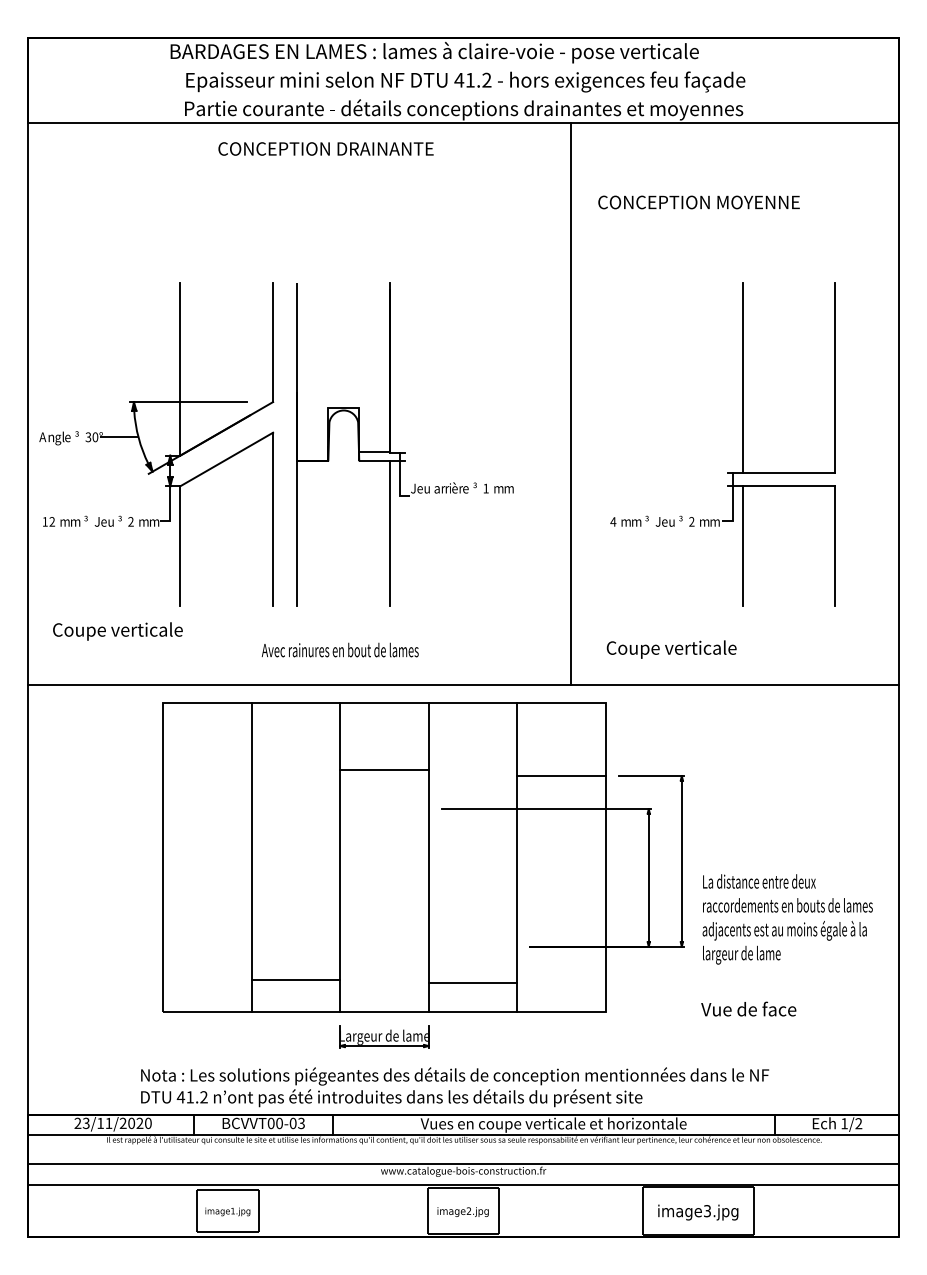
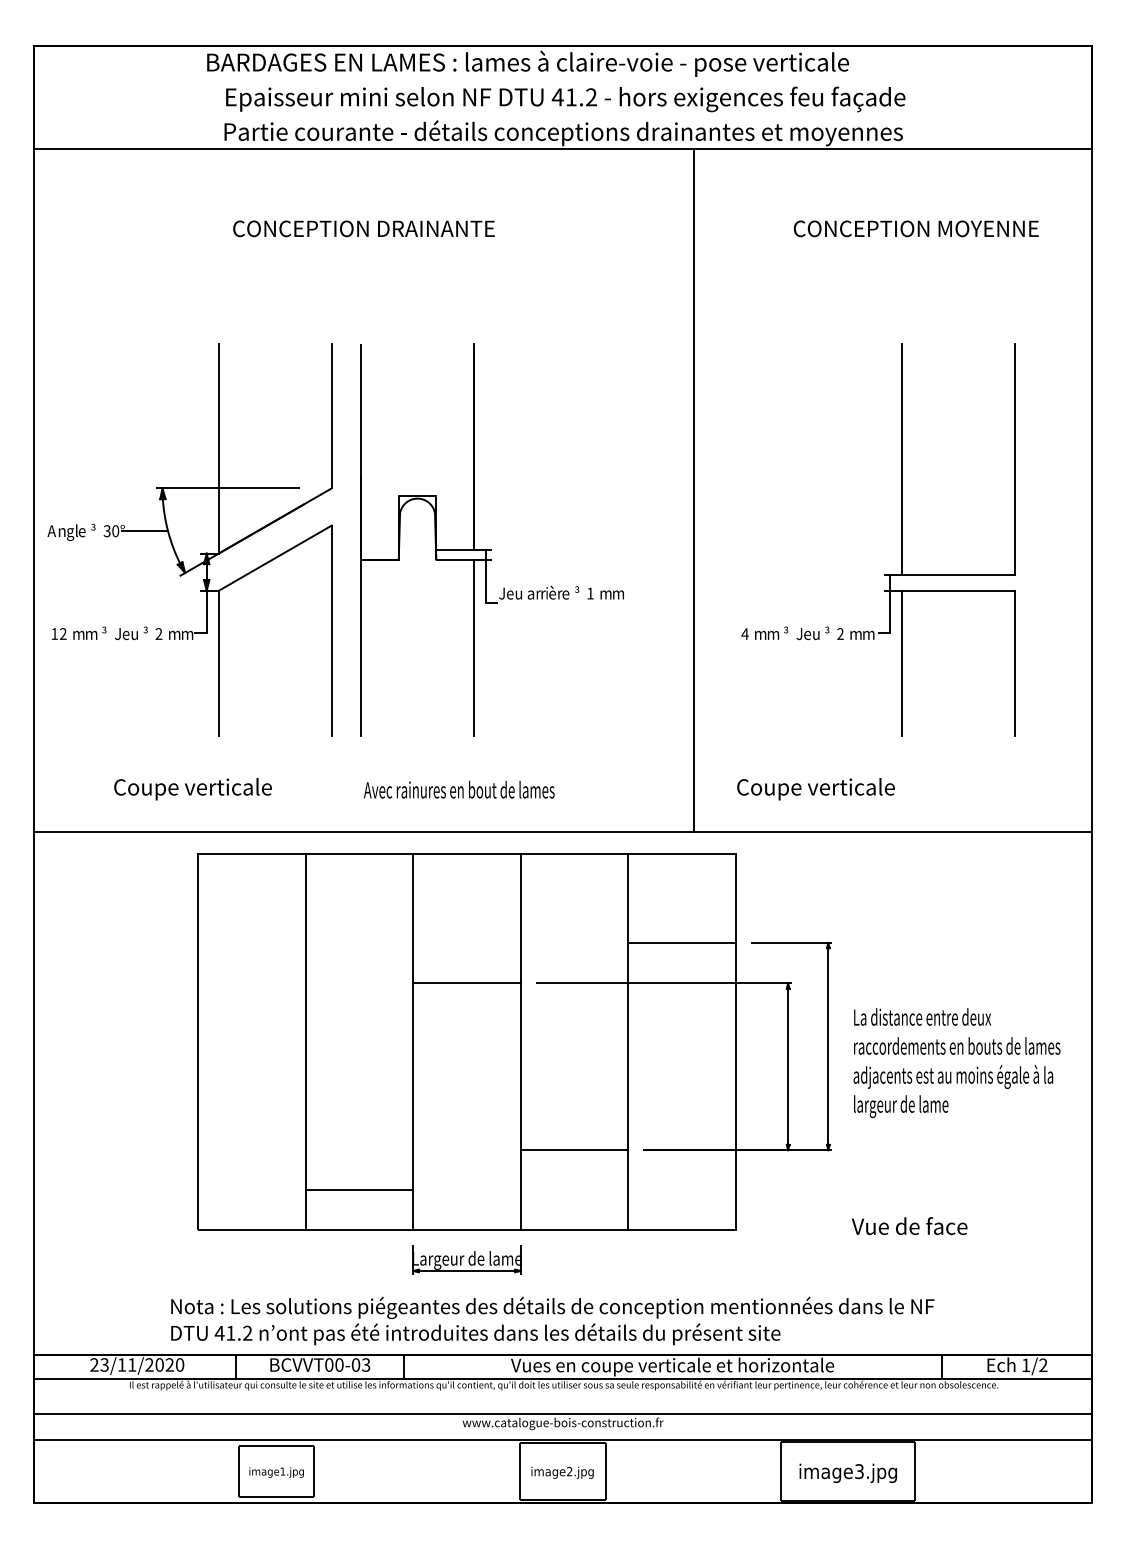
text: (325, 148) -> (363, 228), moved
text: (698, 202) -> (915, 228), moved
text: (117, 631) -> (192, 789), moved
text: (340, 649) -> (459, 789), moved
line: (384, 769) -> (466, 983), moved
text: (787, 919) -> (956, 1063), moved
line: (472, 983) -> (574, 1150), moved

